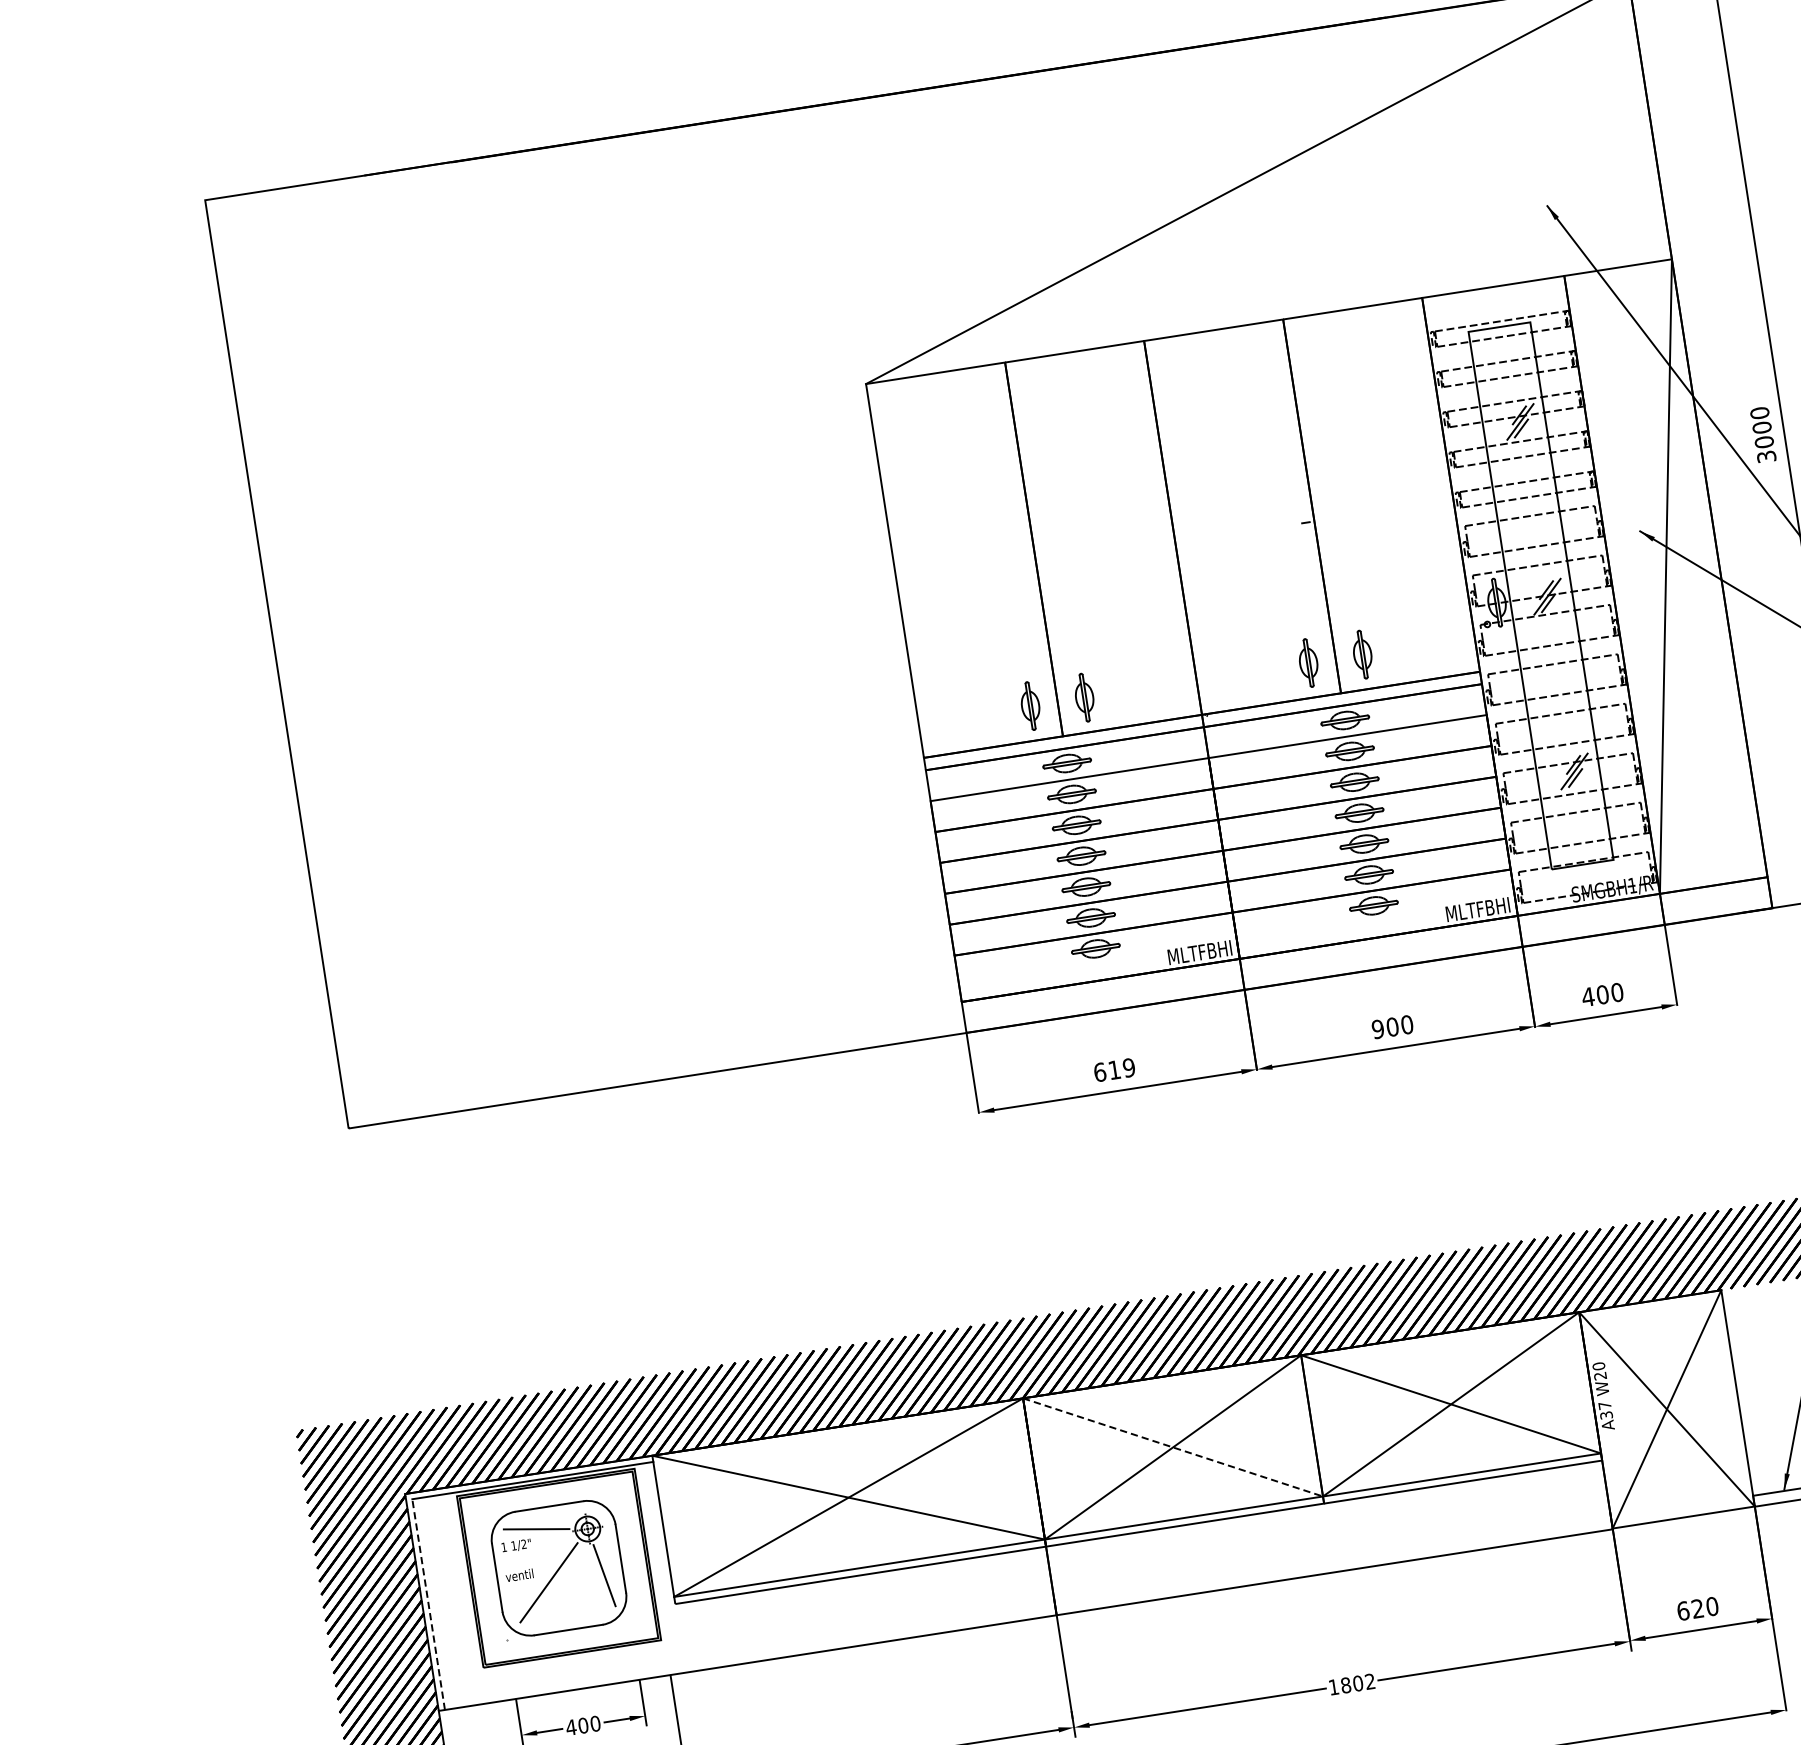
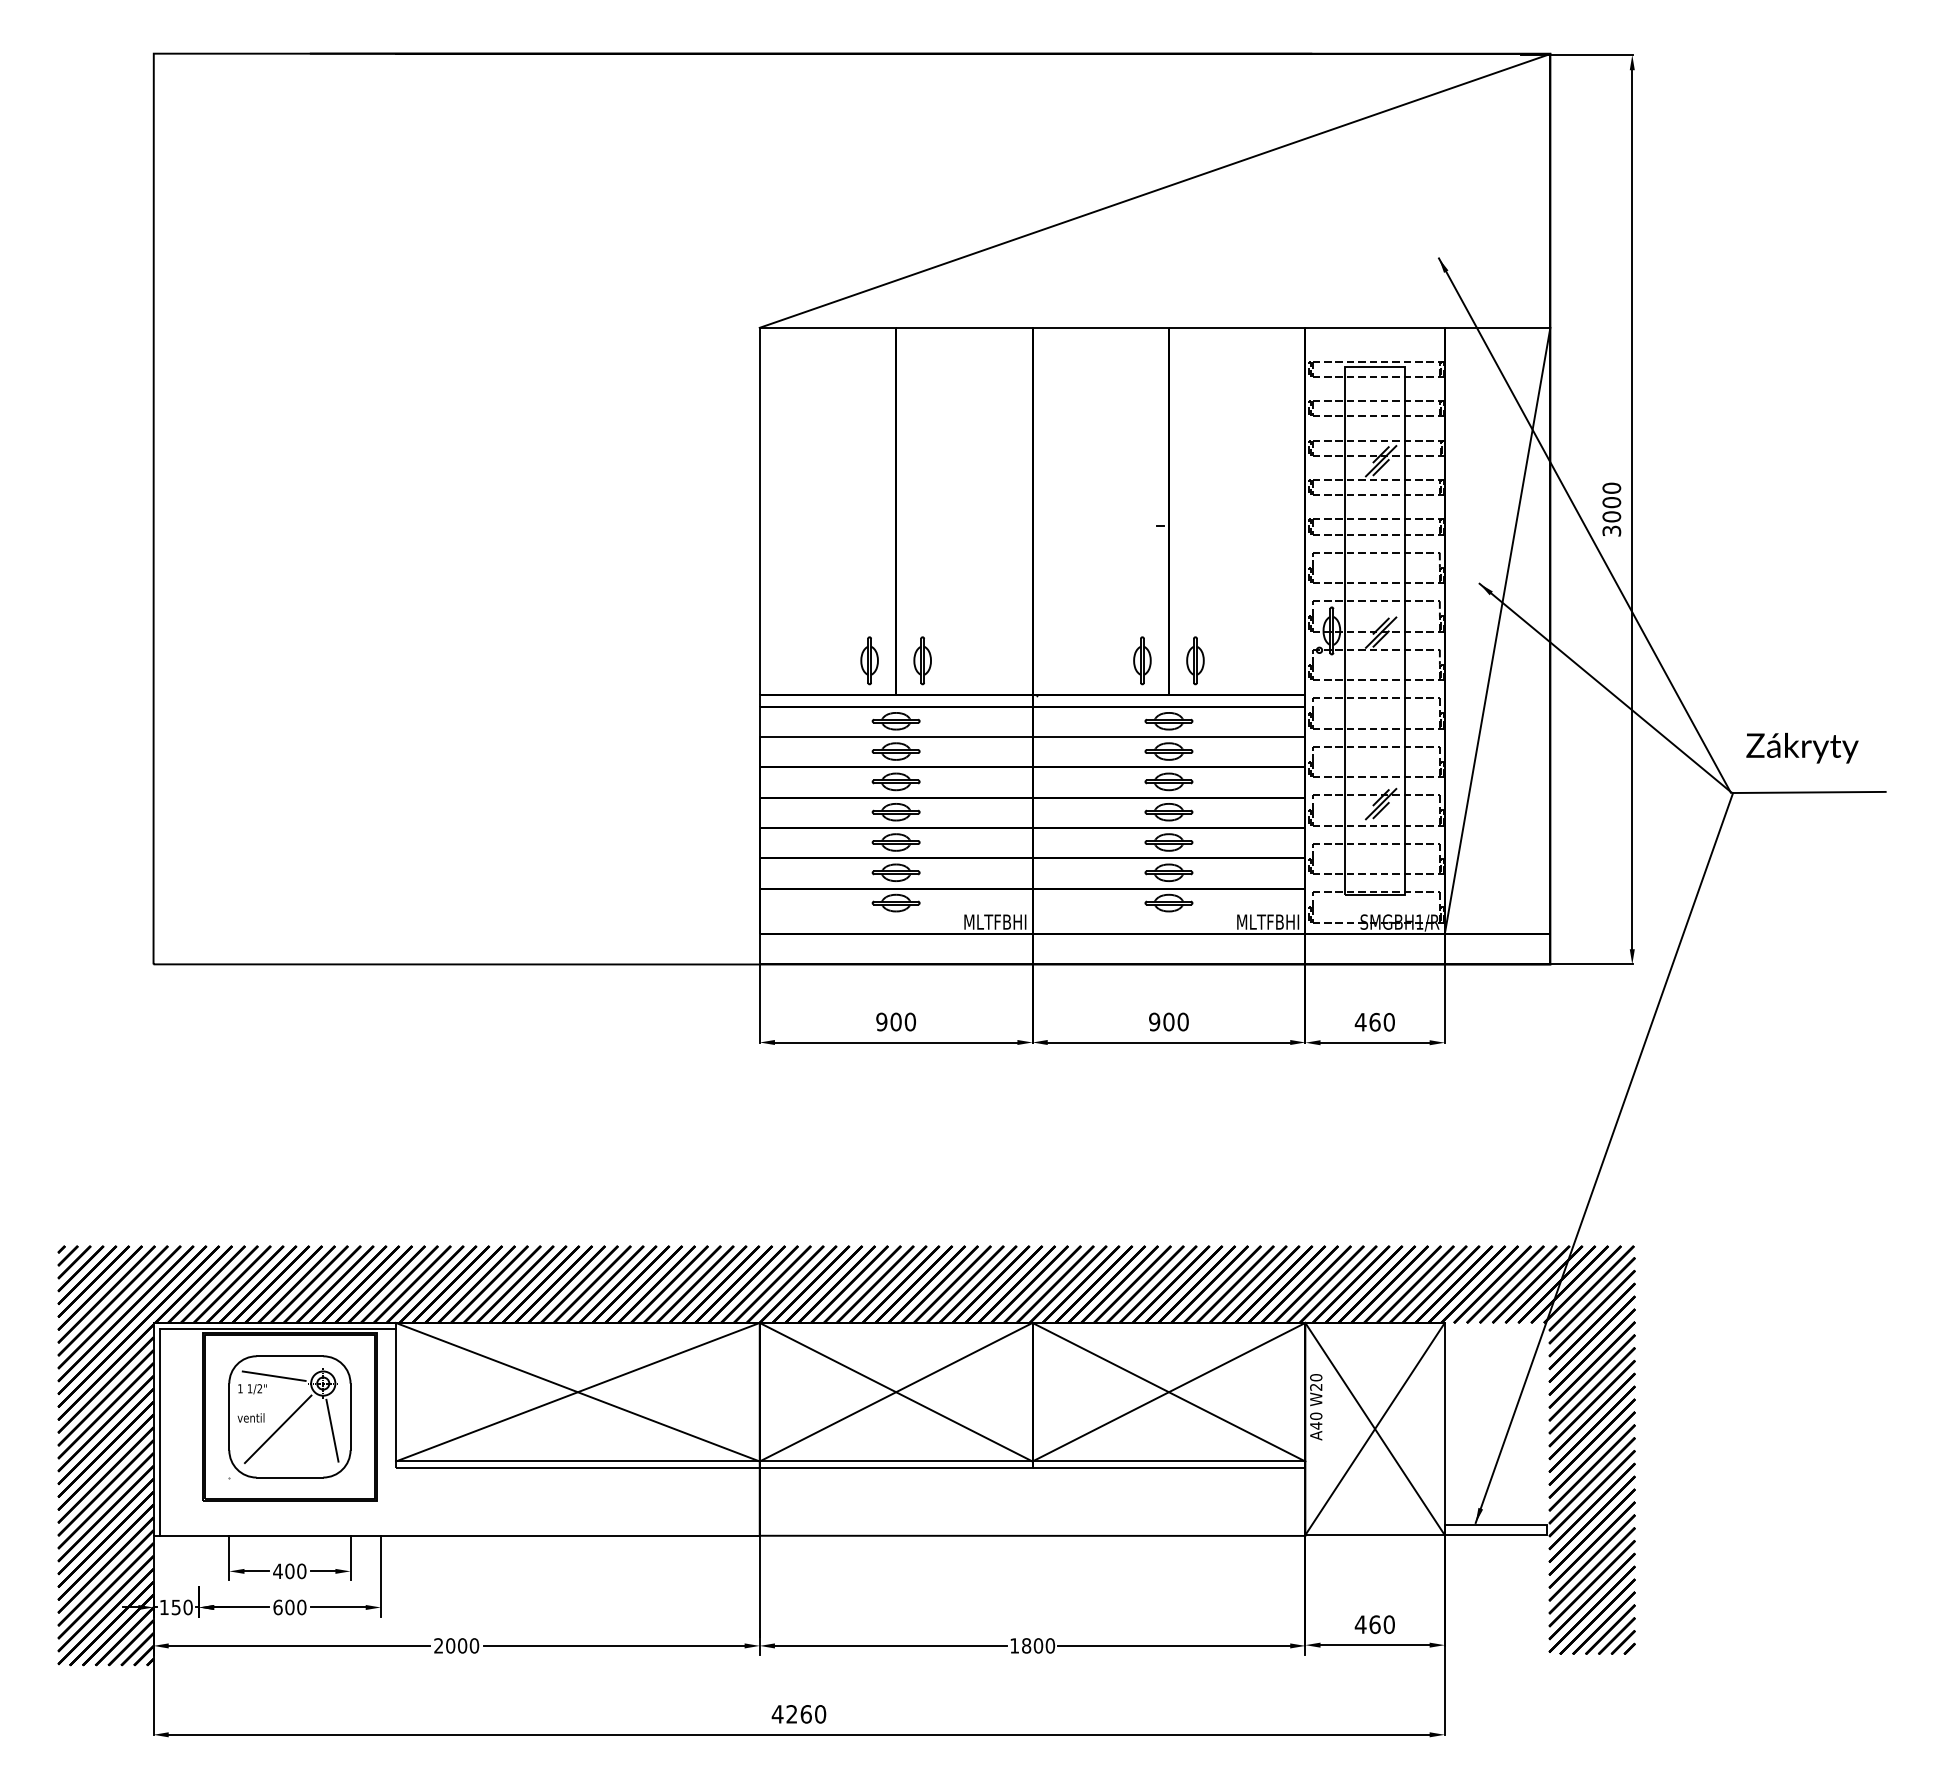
text: (1602, 994) -> (1374, 1021), 400 -> 460
text: (1113, 1069) -> (895, 1021), 619 -> 900
text: (1605, 1409) -> (1316, 1420), A37 -> A40
line: (1173, 1447) -> (896, 1392), dashed -> solid
line: (428, 1603) -> (159, 1431), dashed -> solid
text: (1690, 1609) -> (1367, 1624), 620 -> 460
text: (1370, 1681) -> (1050, 1645), 1802 -> 1800

